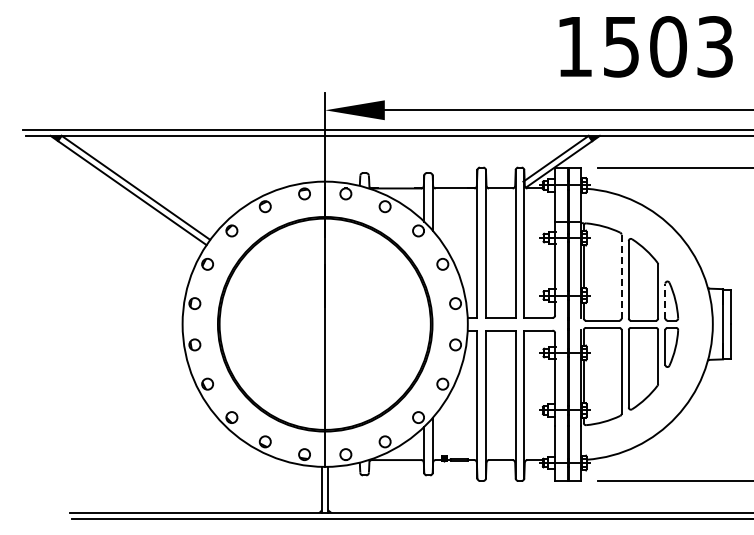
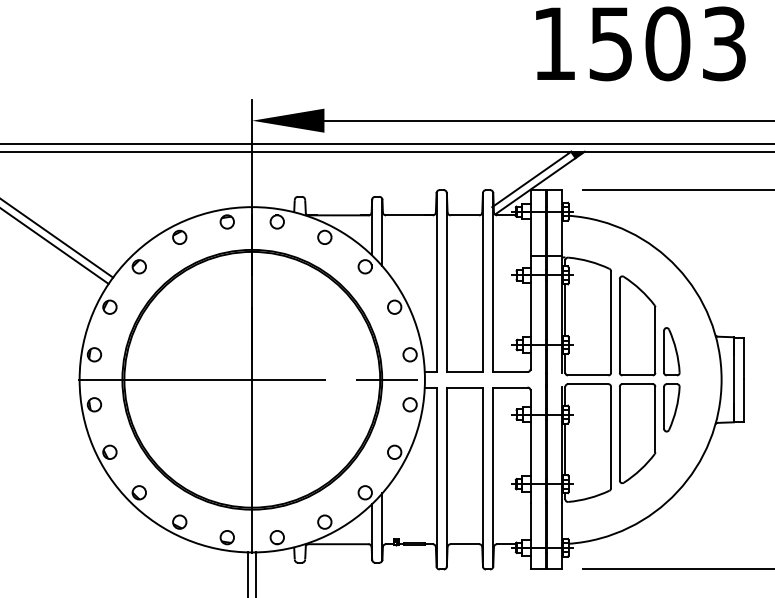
line: (621, 276) -> (610, 321), dashed -> solid
line: (665, 300) -> (664, 351), dashed -> solid
line: (325, 324) -> (252, 380), added

